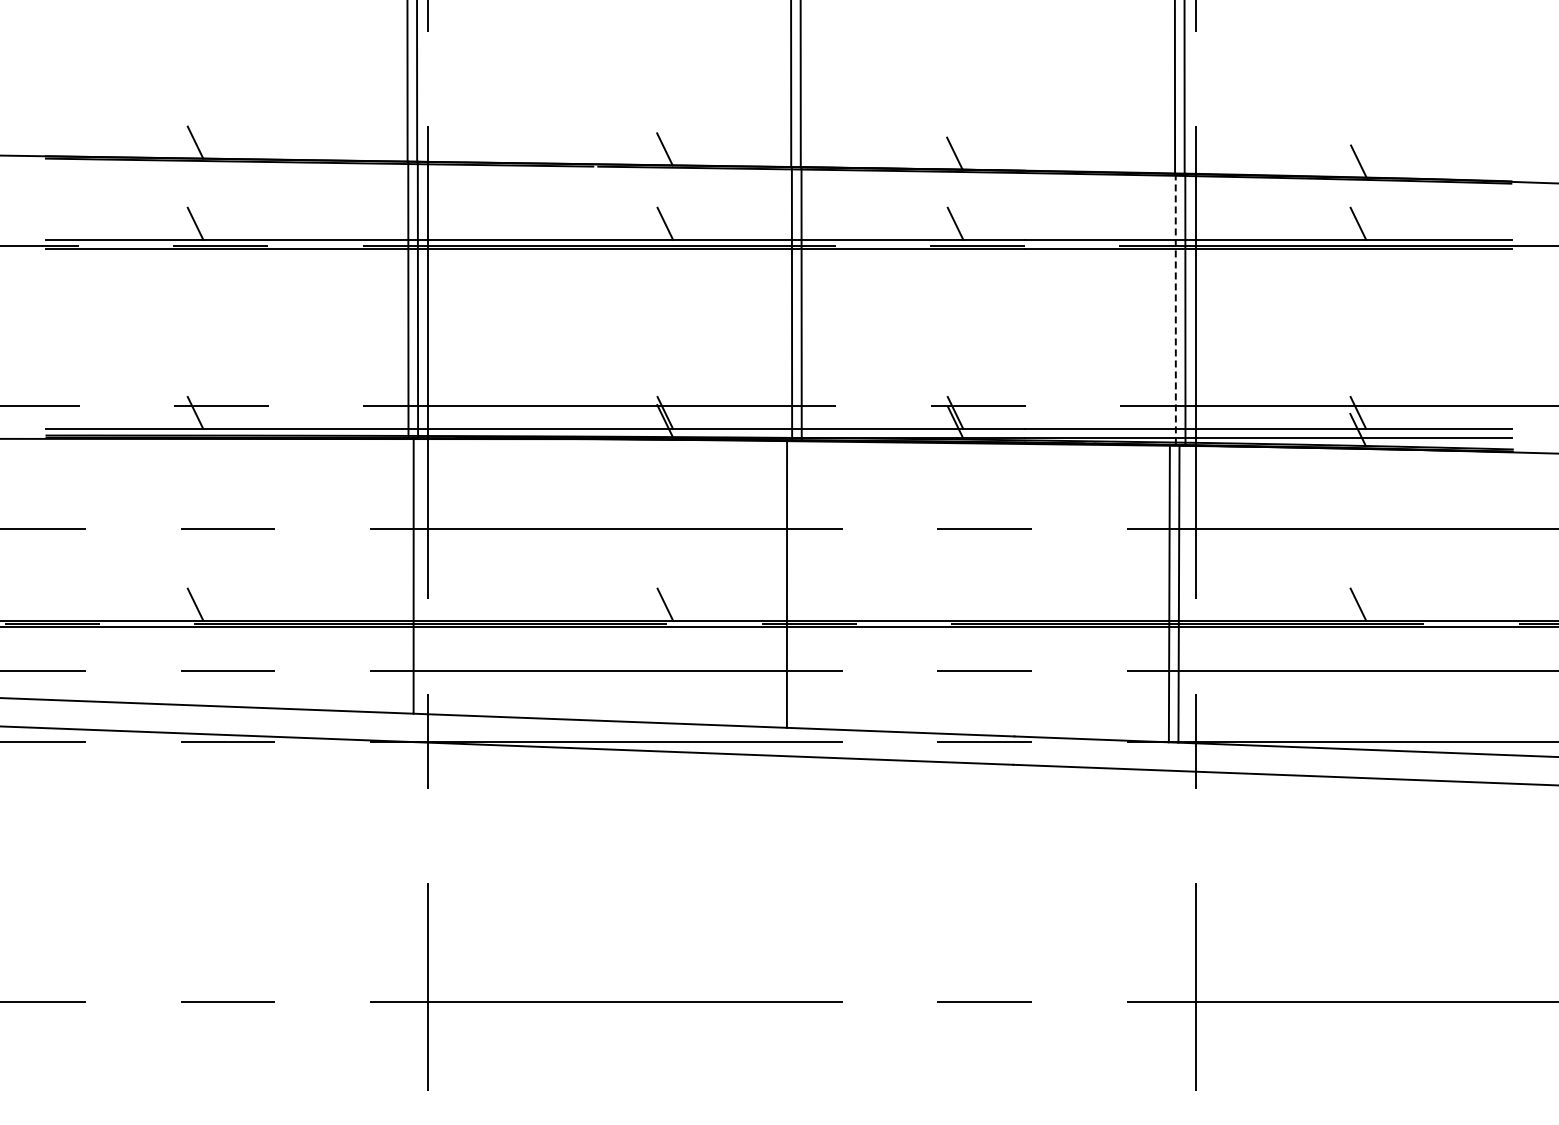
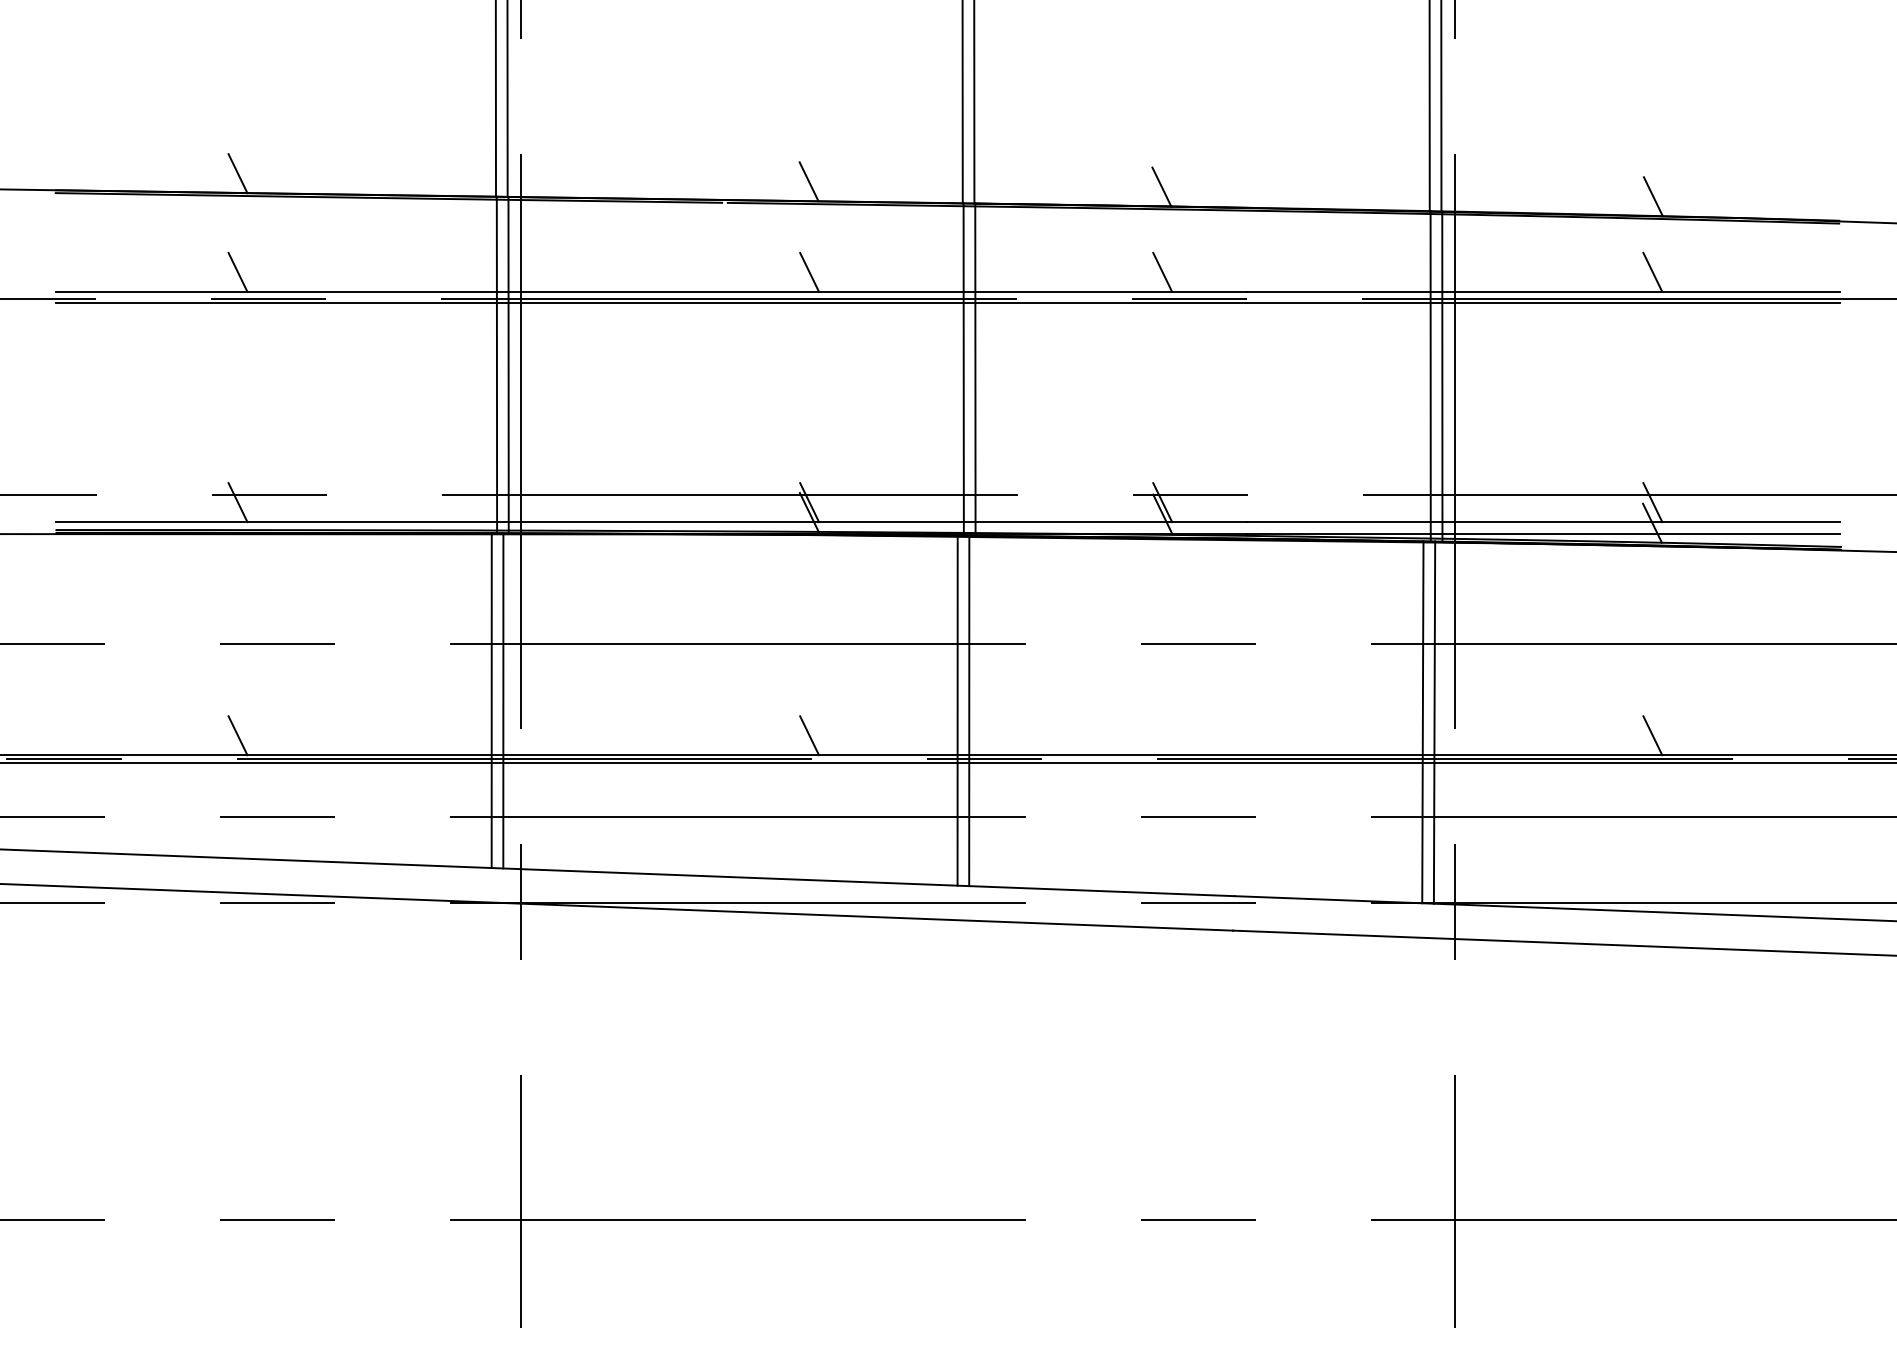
line: (1175, 309) -> (1430, 376), dashed -> solid
line: (404, 575) -> (492, 700), added
line: (796, 584) -> (969, 711), added

